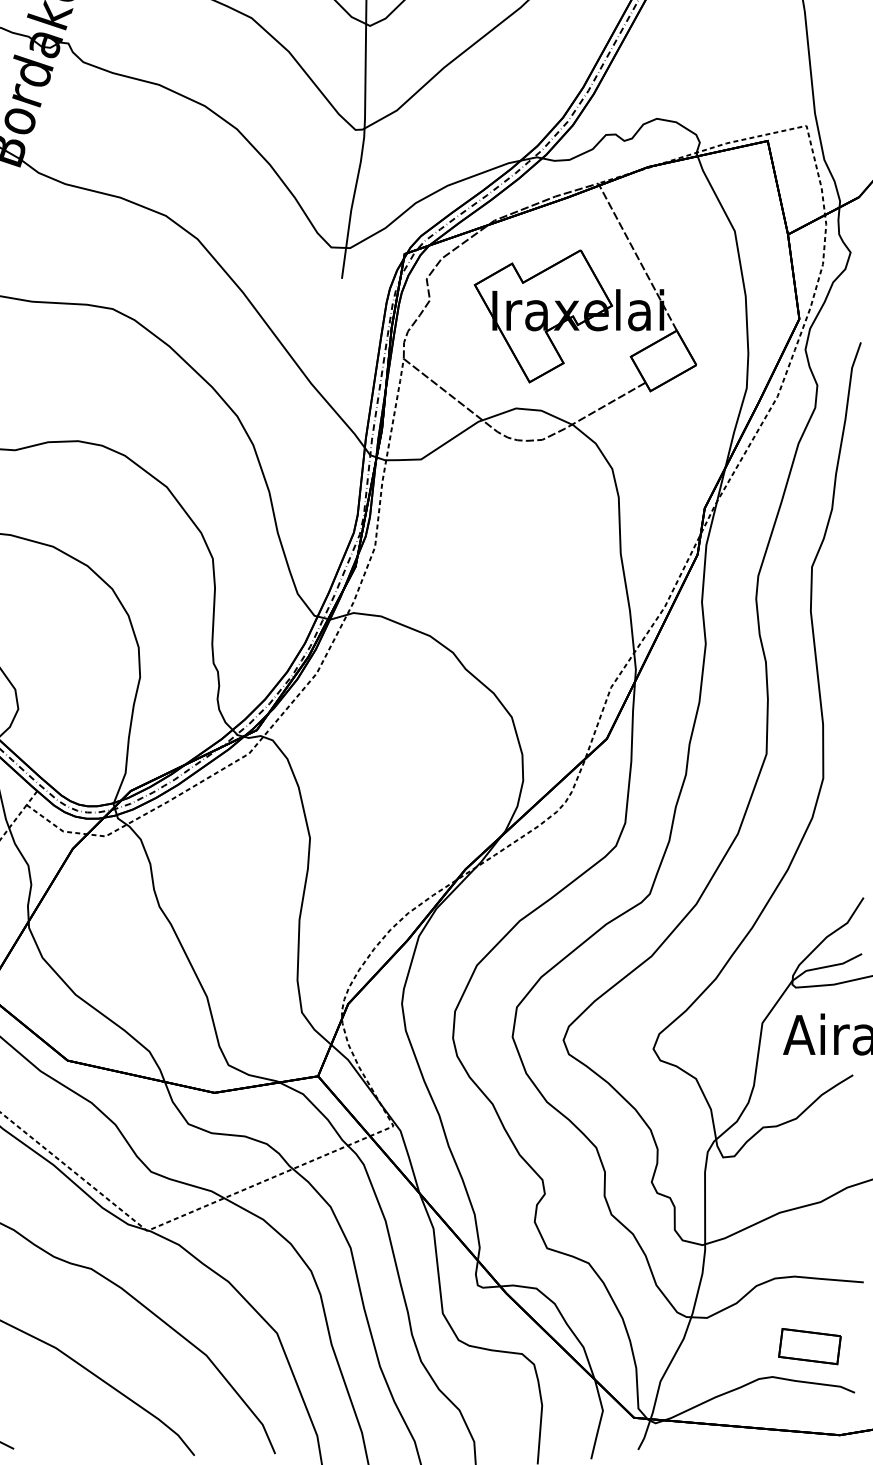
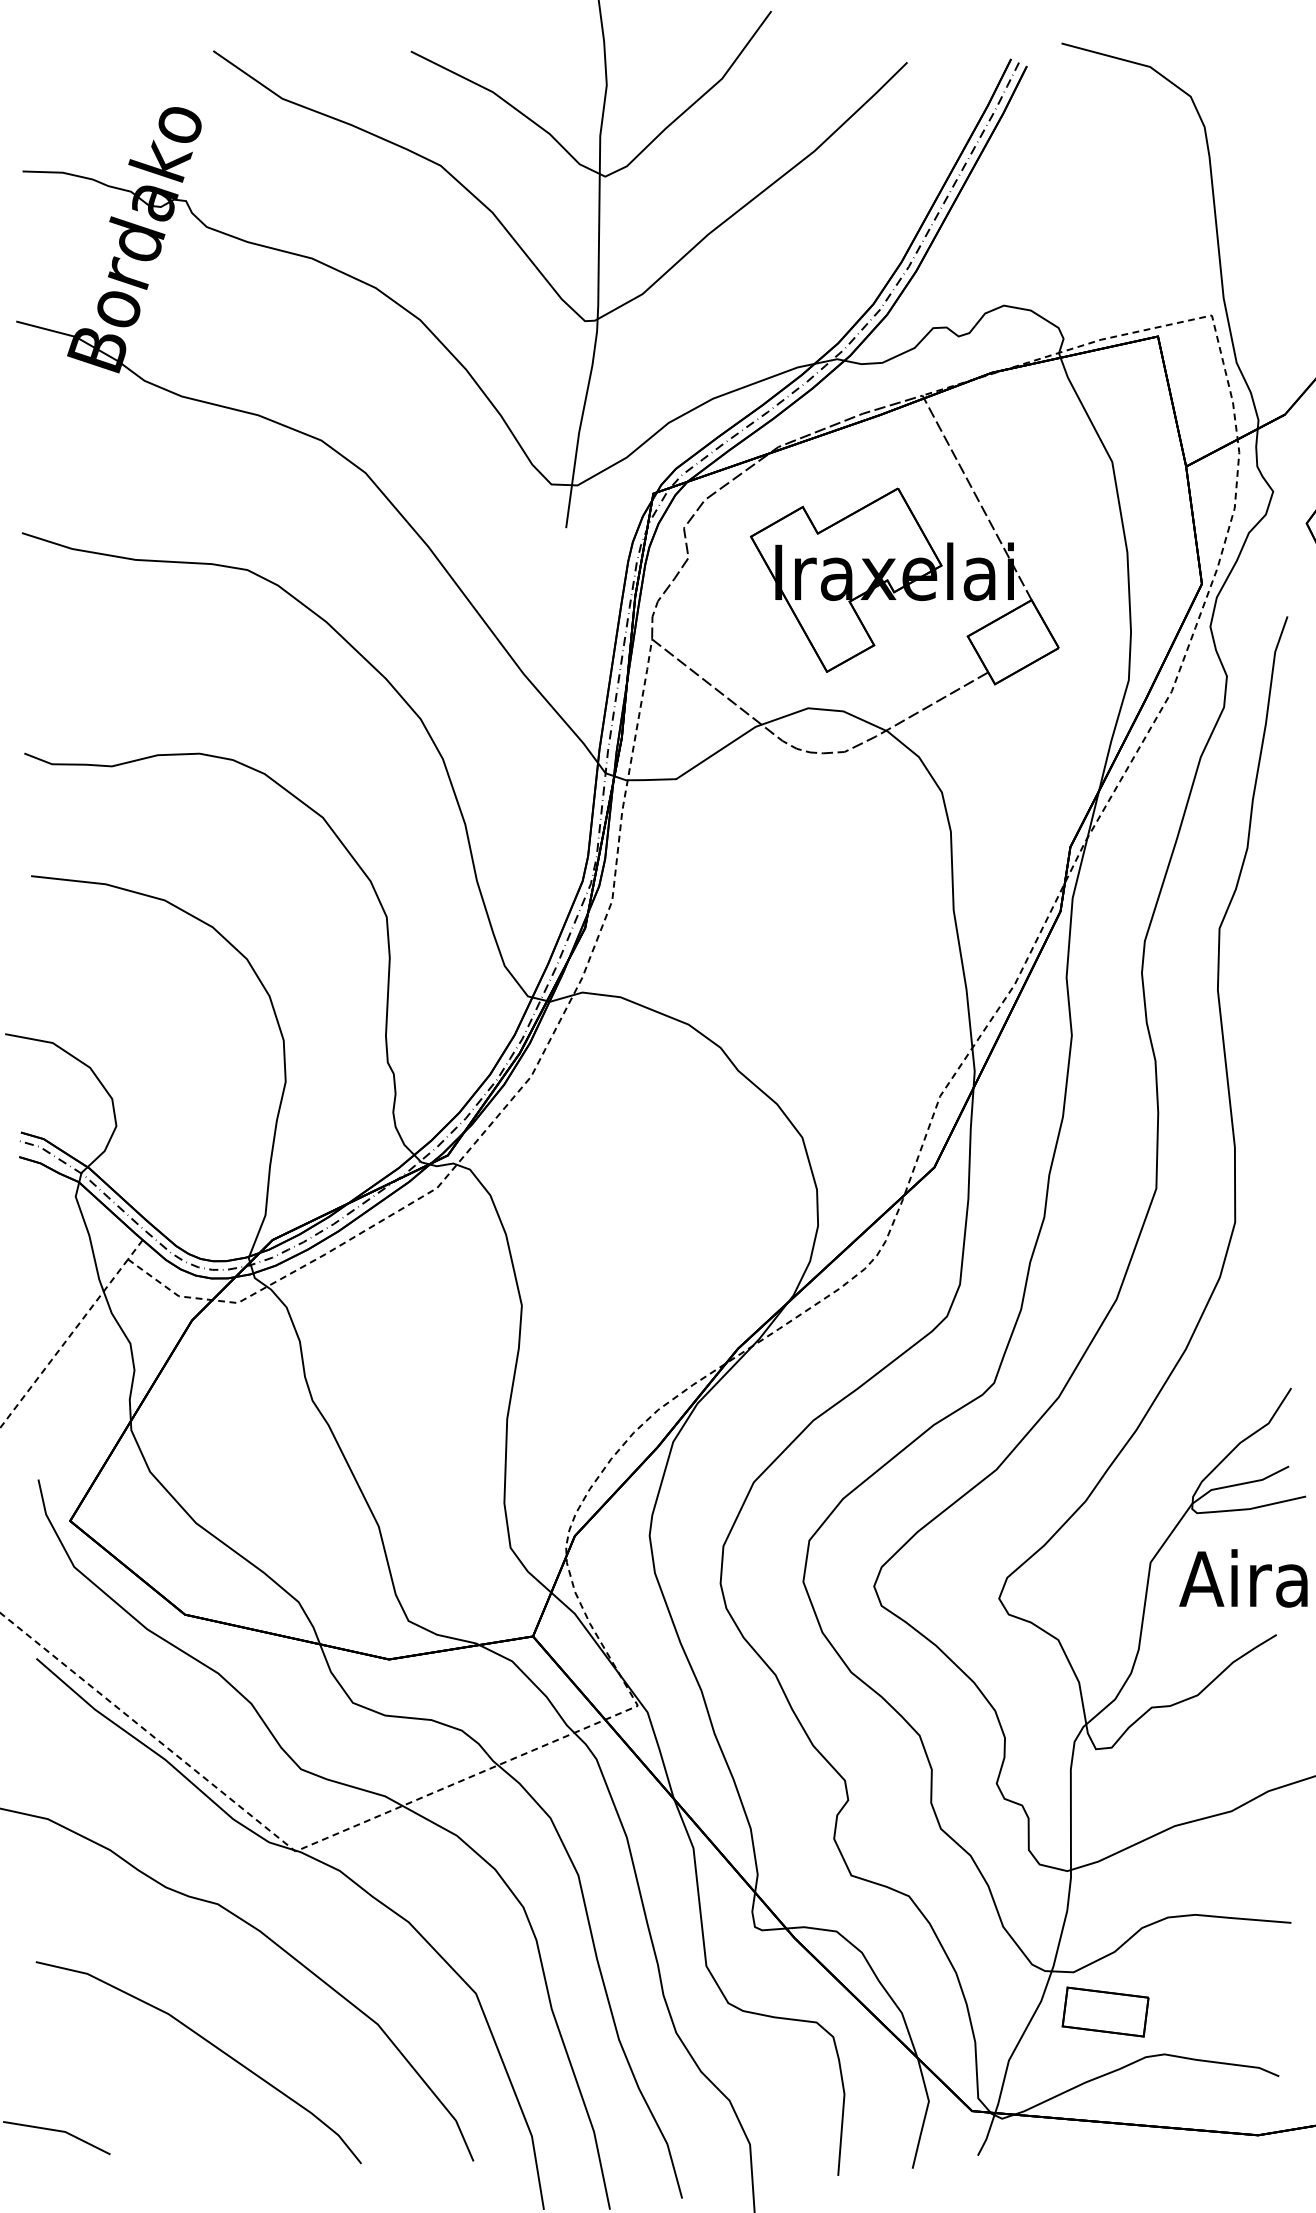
part: (809, 1346) -> (1105, 2011), moved

